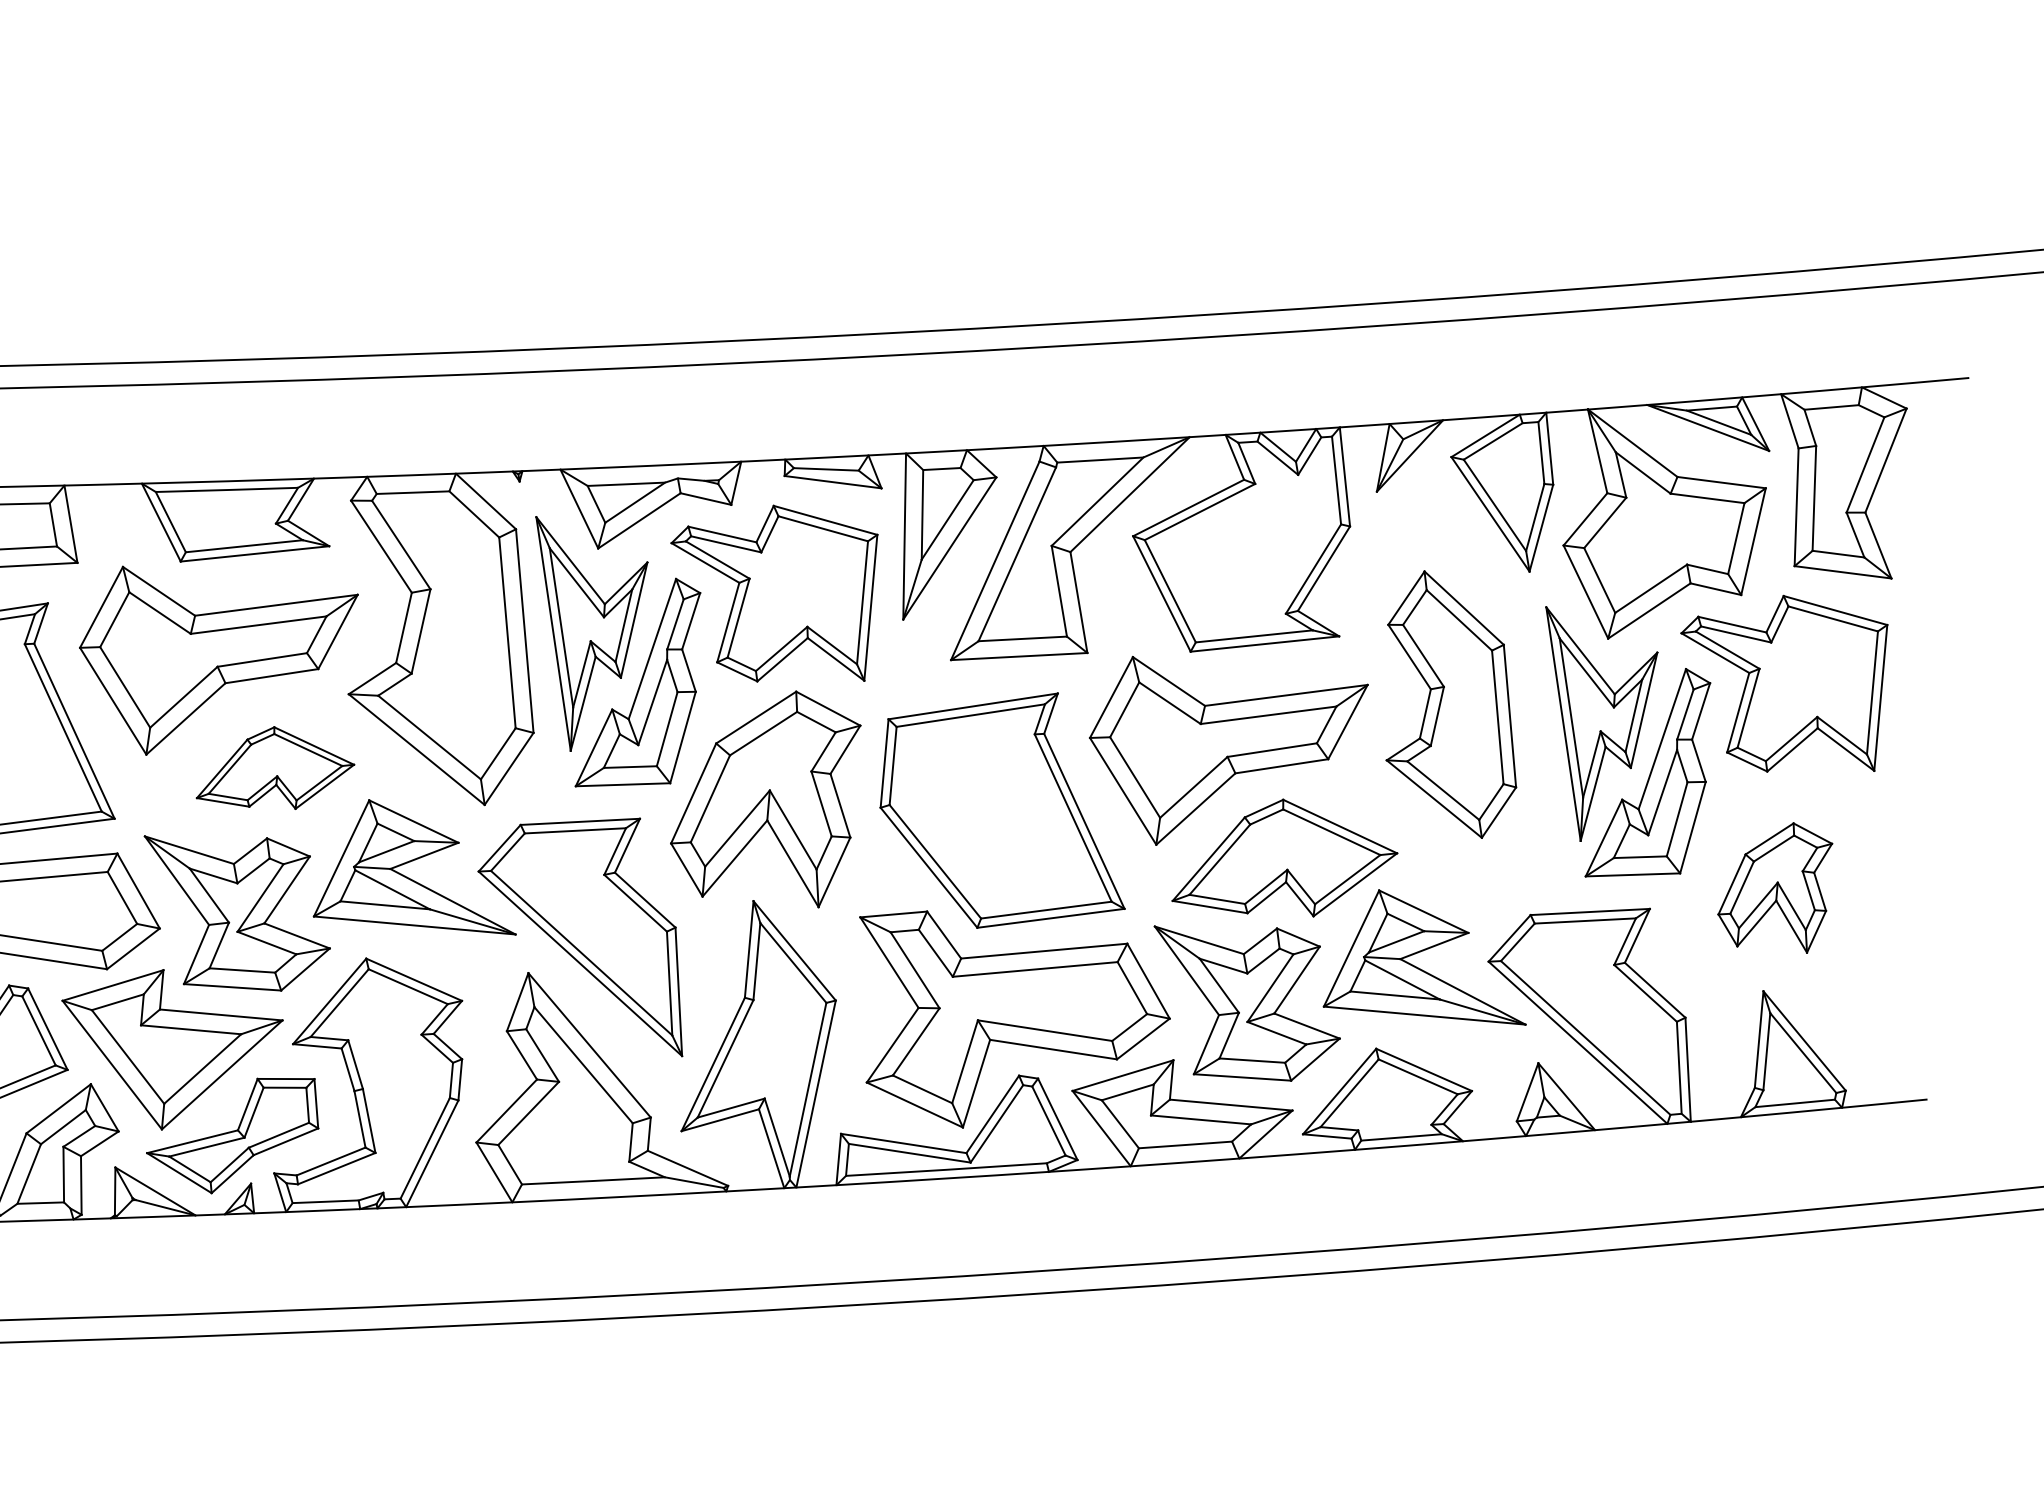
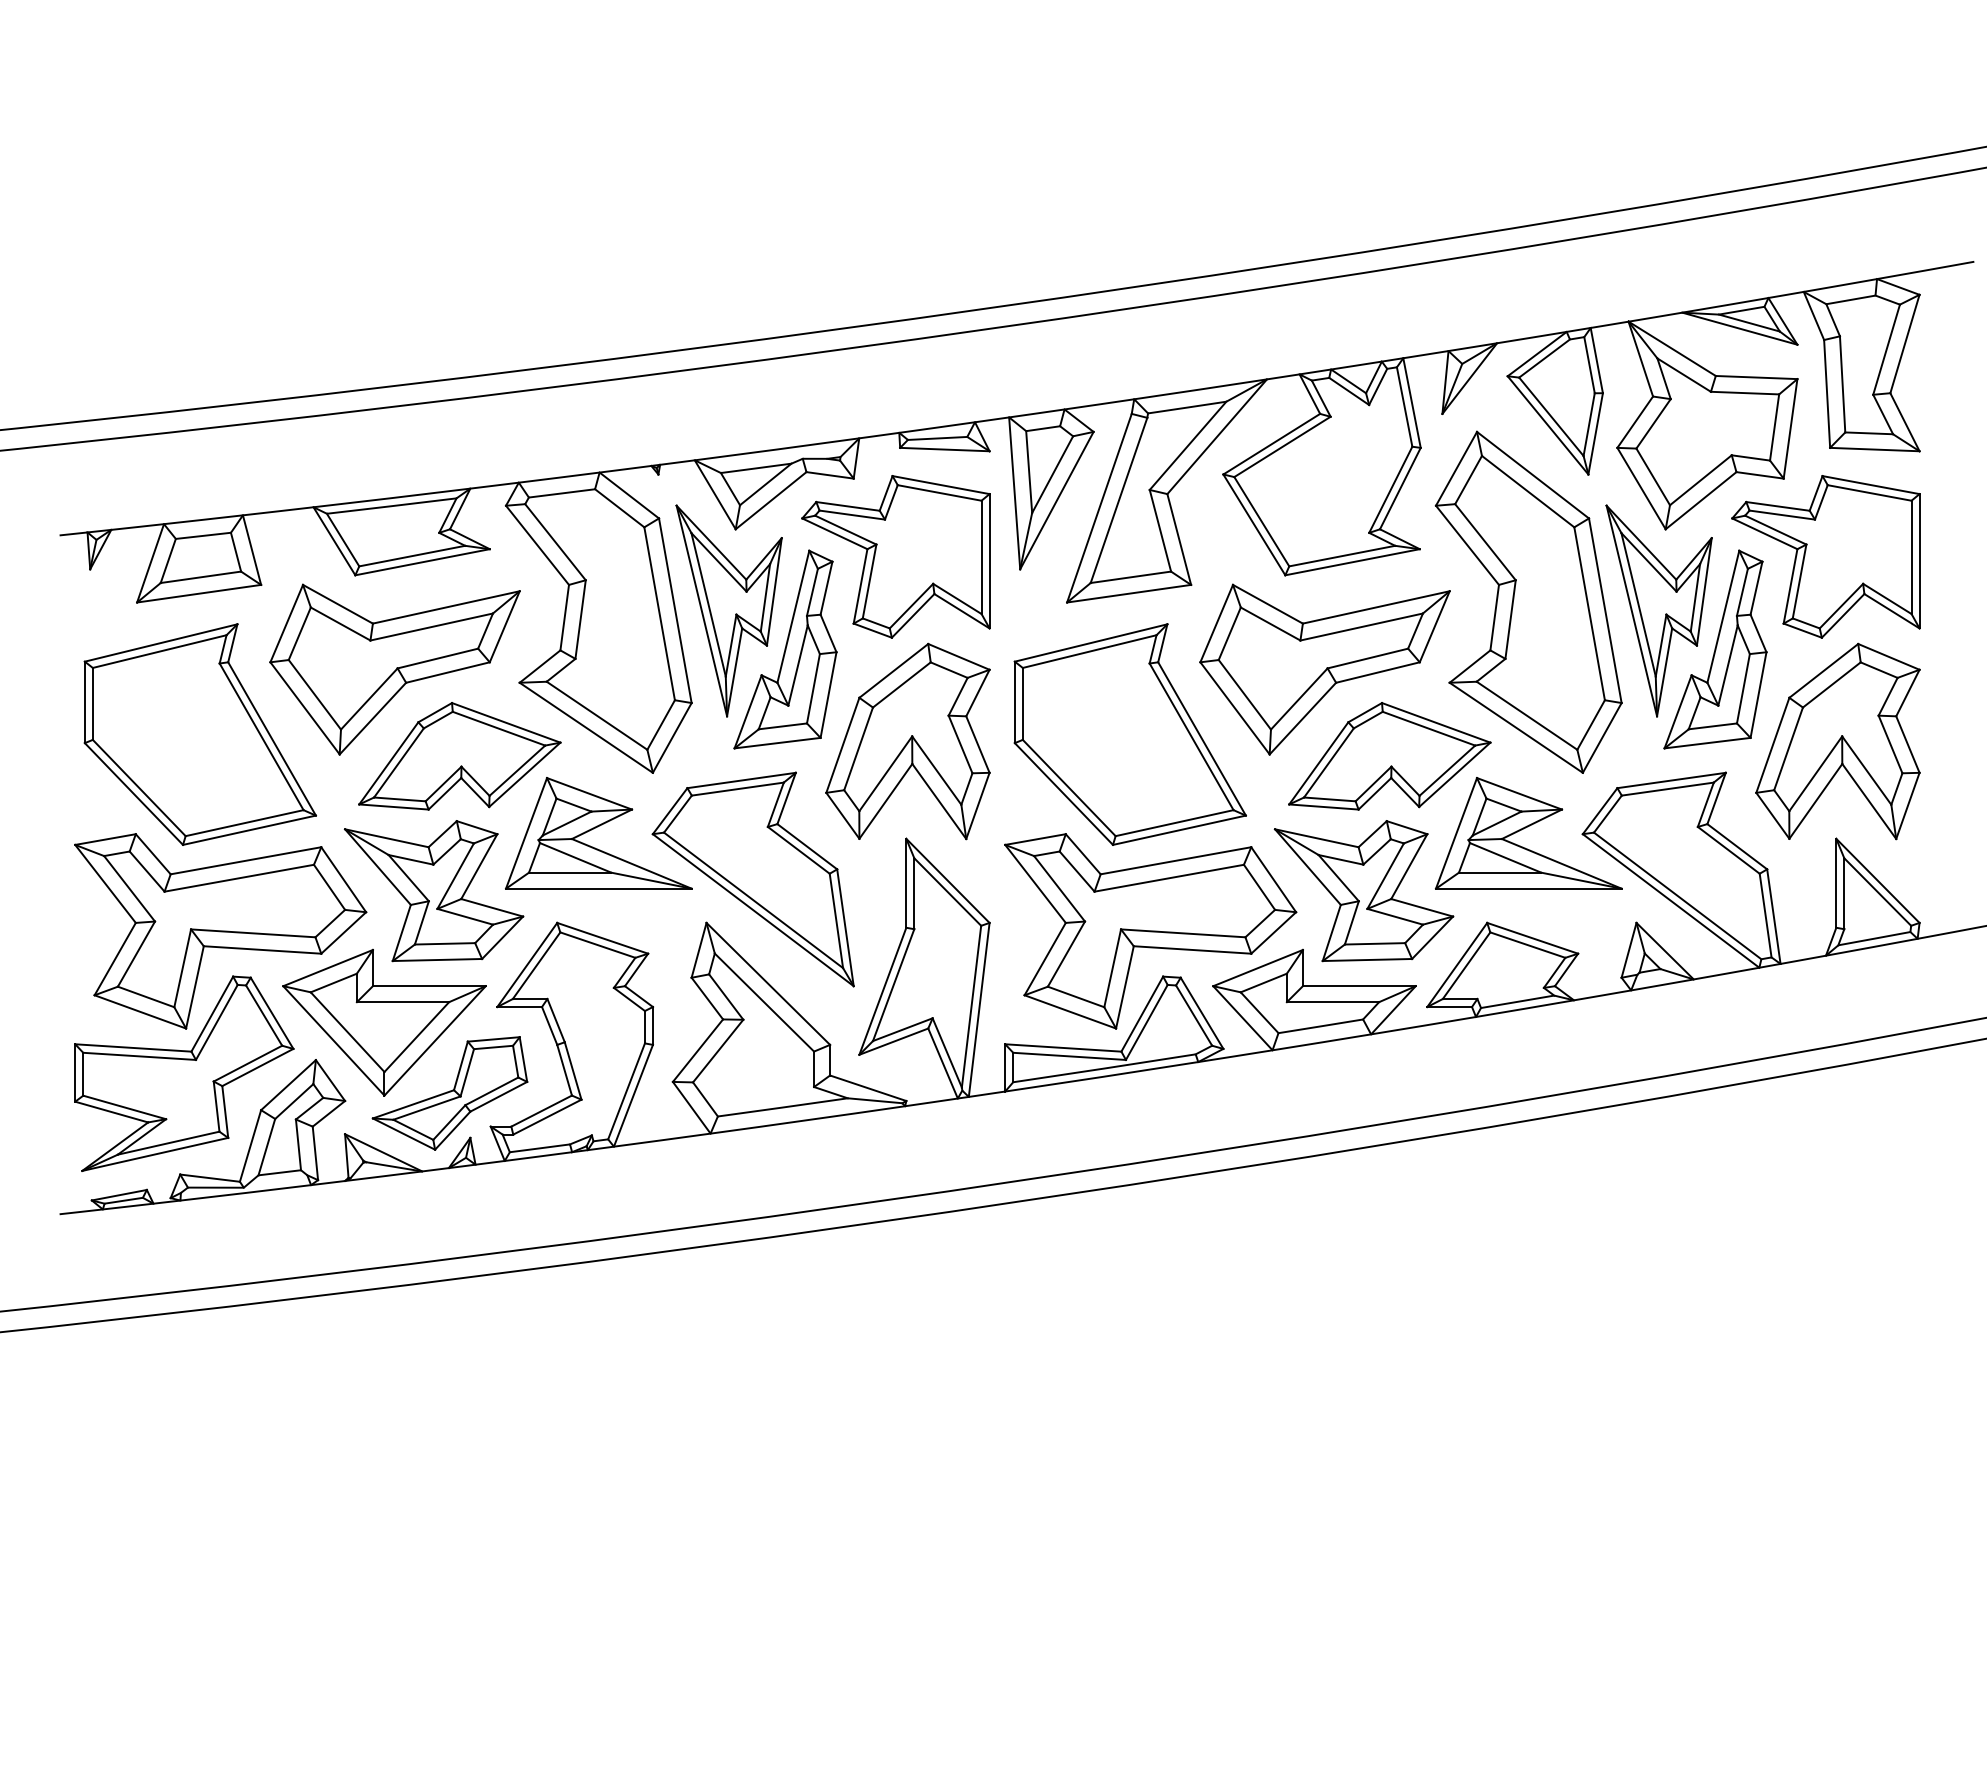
part: (1452, 703) -> (1528, 601), size x1.43
part: (276, 768) -> (459, 756), size x1.43
part: (1774, 885) -> (1837, 741), size x1.67

